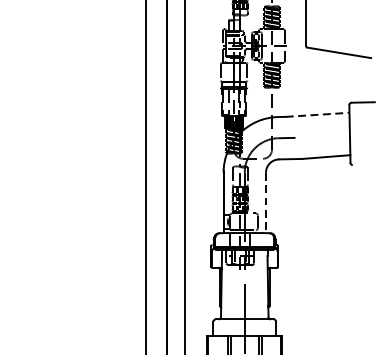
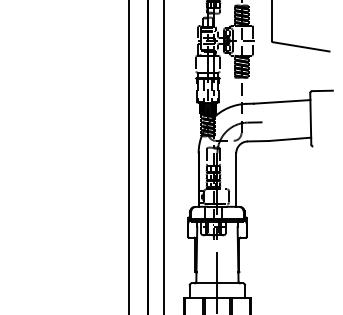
line: (318, 114) -> (282, 101), dashed -> solid
line: (266, 203) -> (236, 180), dashed -> solid

